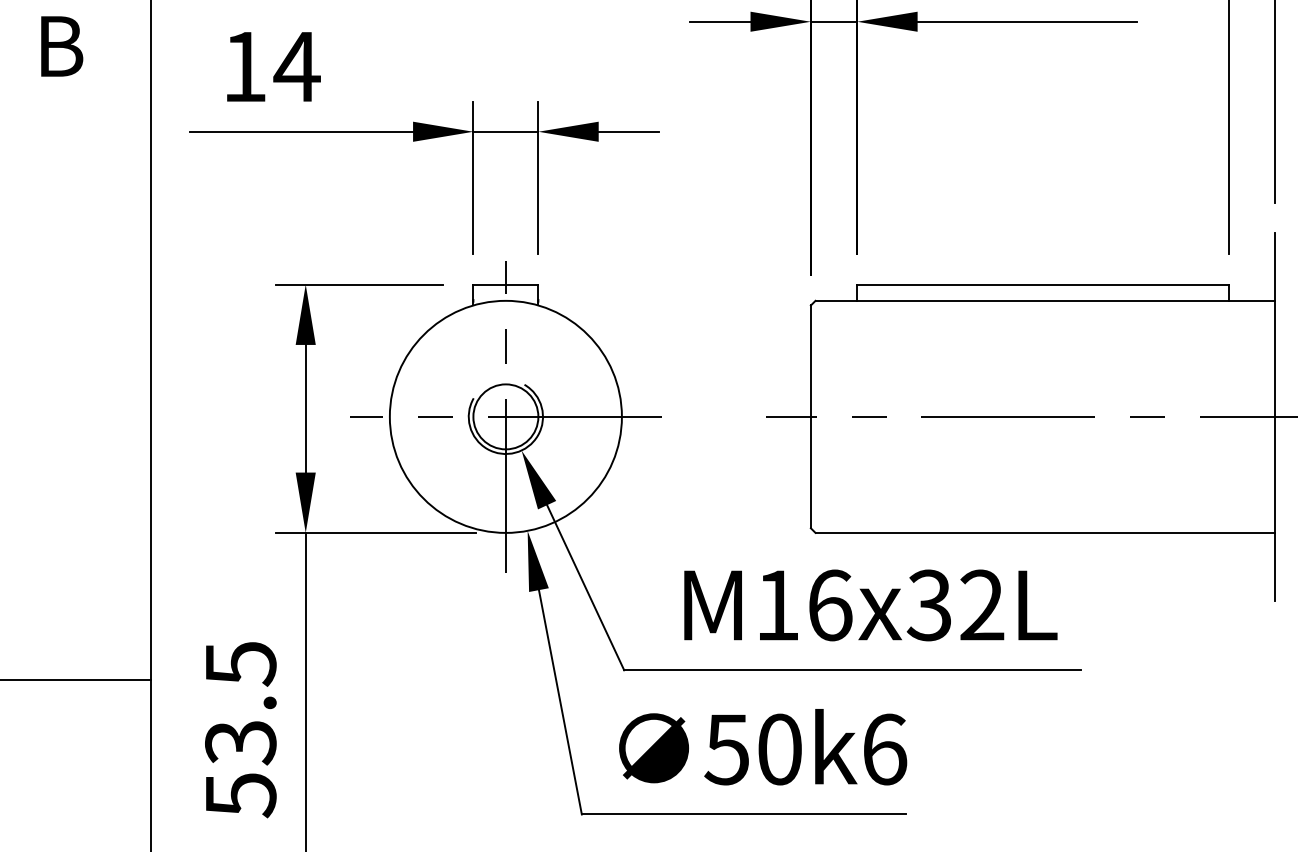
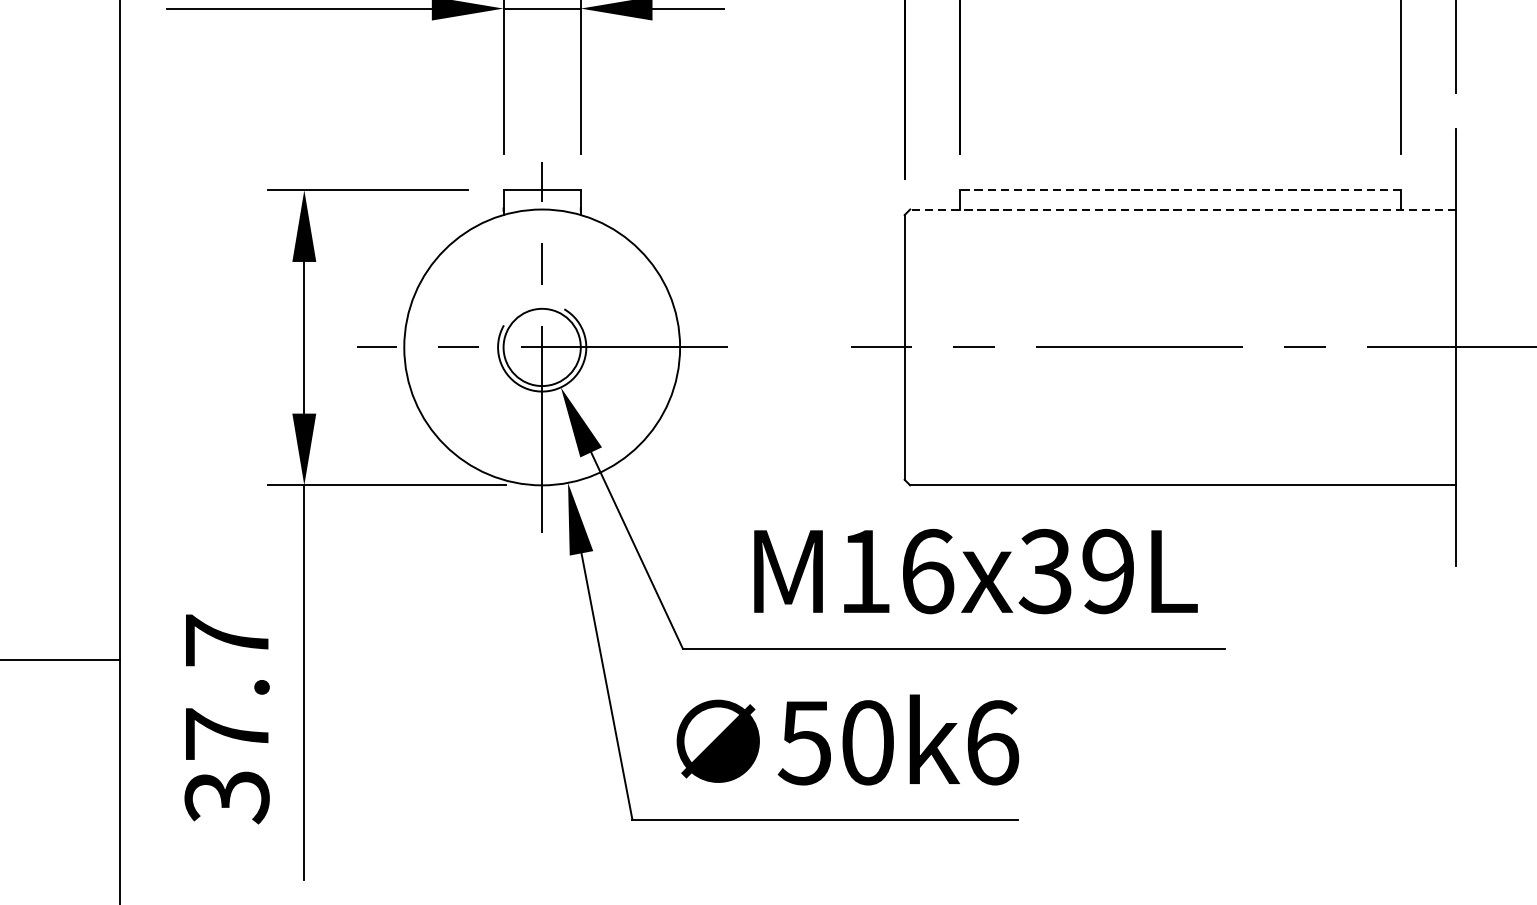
line: (1042, 284) -> (1179, 190), solid -> dashed
line: (1045, 300) -> (1183, 209), solid -> dashed
text: (982, 605) -> (1108, 571), M16x32L -> M16x39L
text: (240, 729) -> (226, 718), 53.5 -> 37.7

